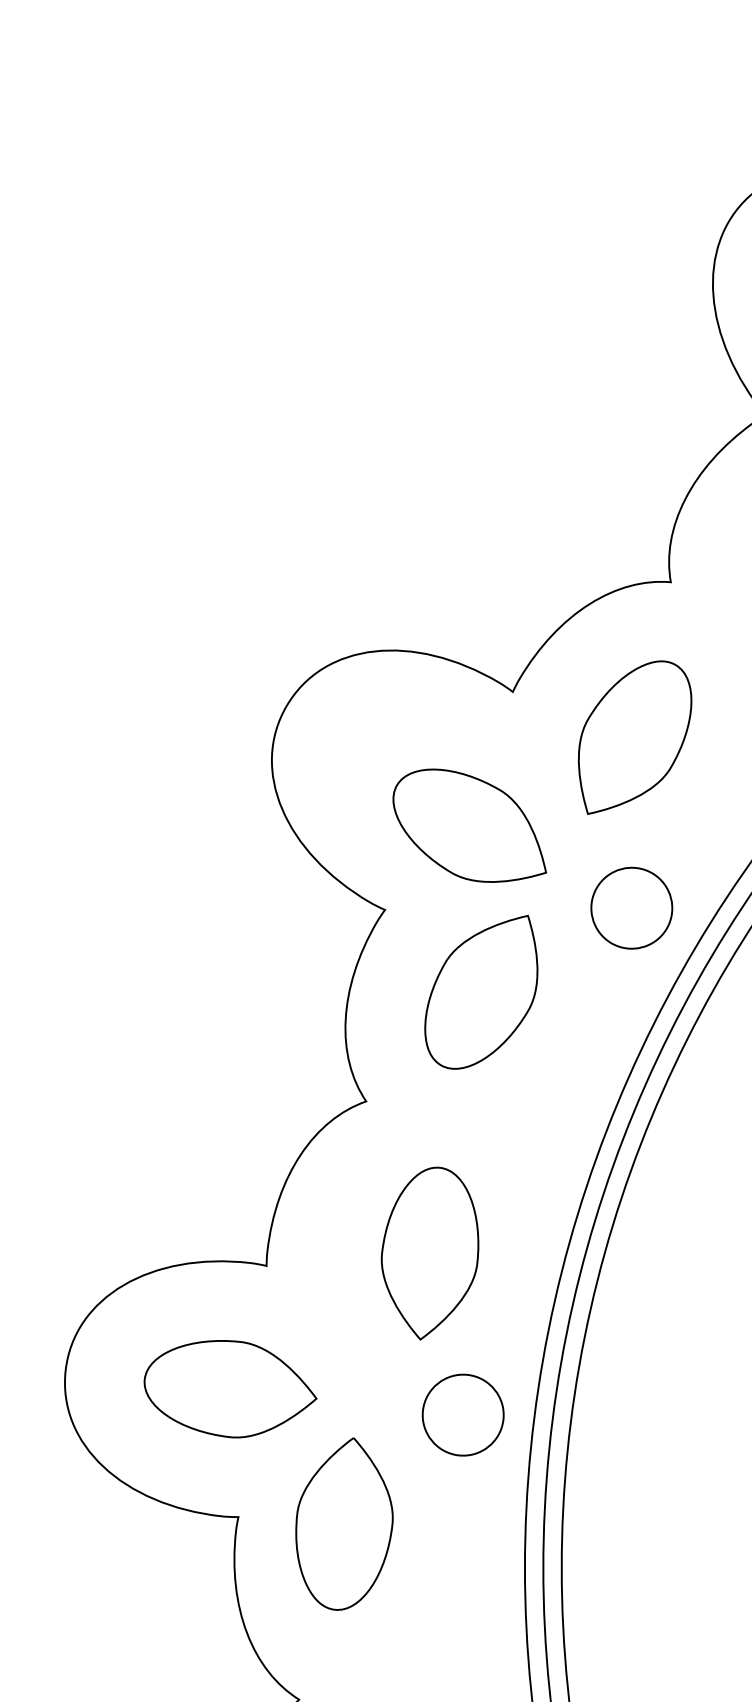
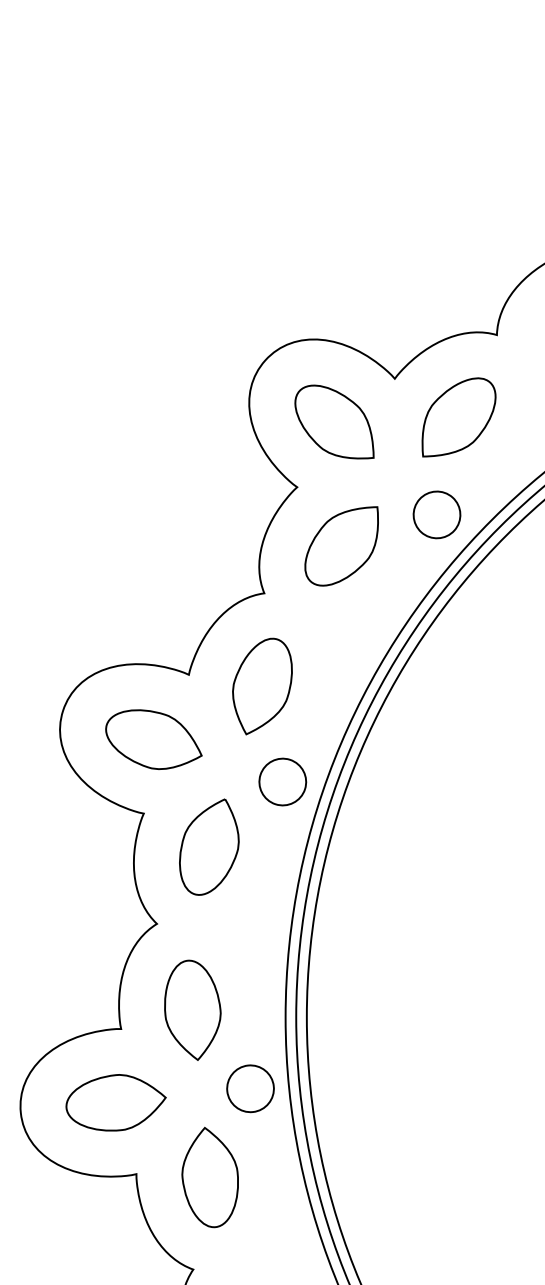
part: (467, 824) -> (334, 421), moved
part: (431, 1252) -> (262, 686), moved
part: (343, 1523) -> (209, 846), moved

